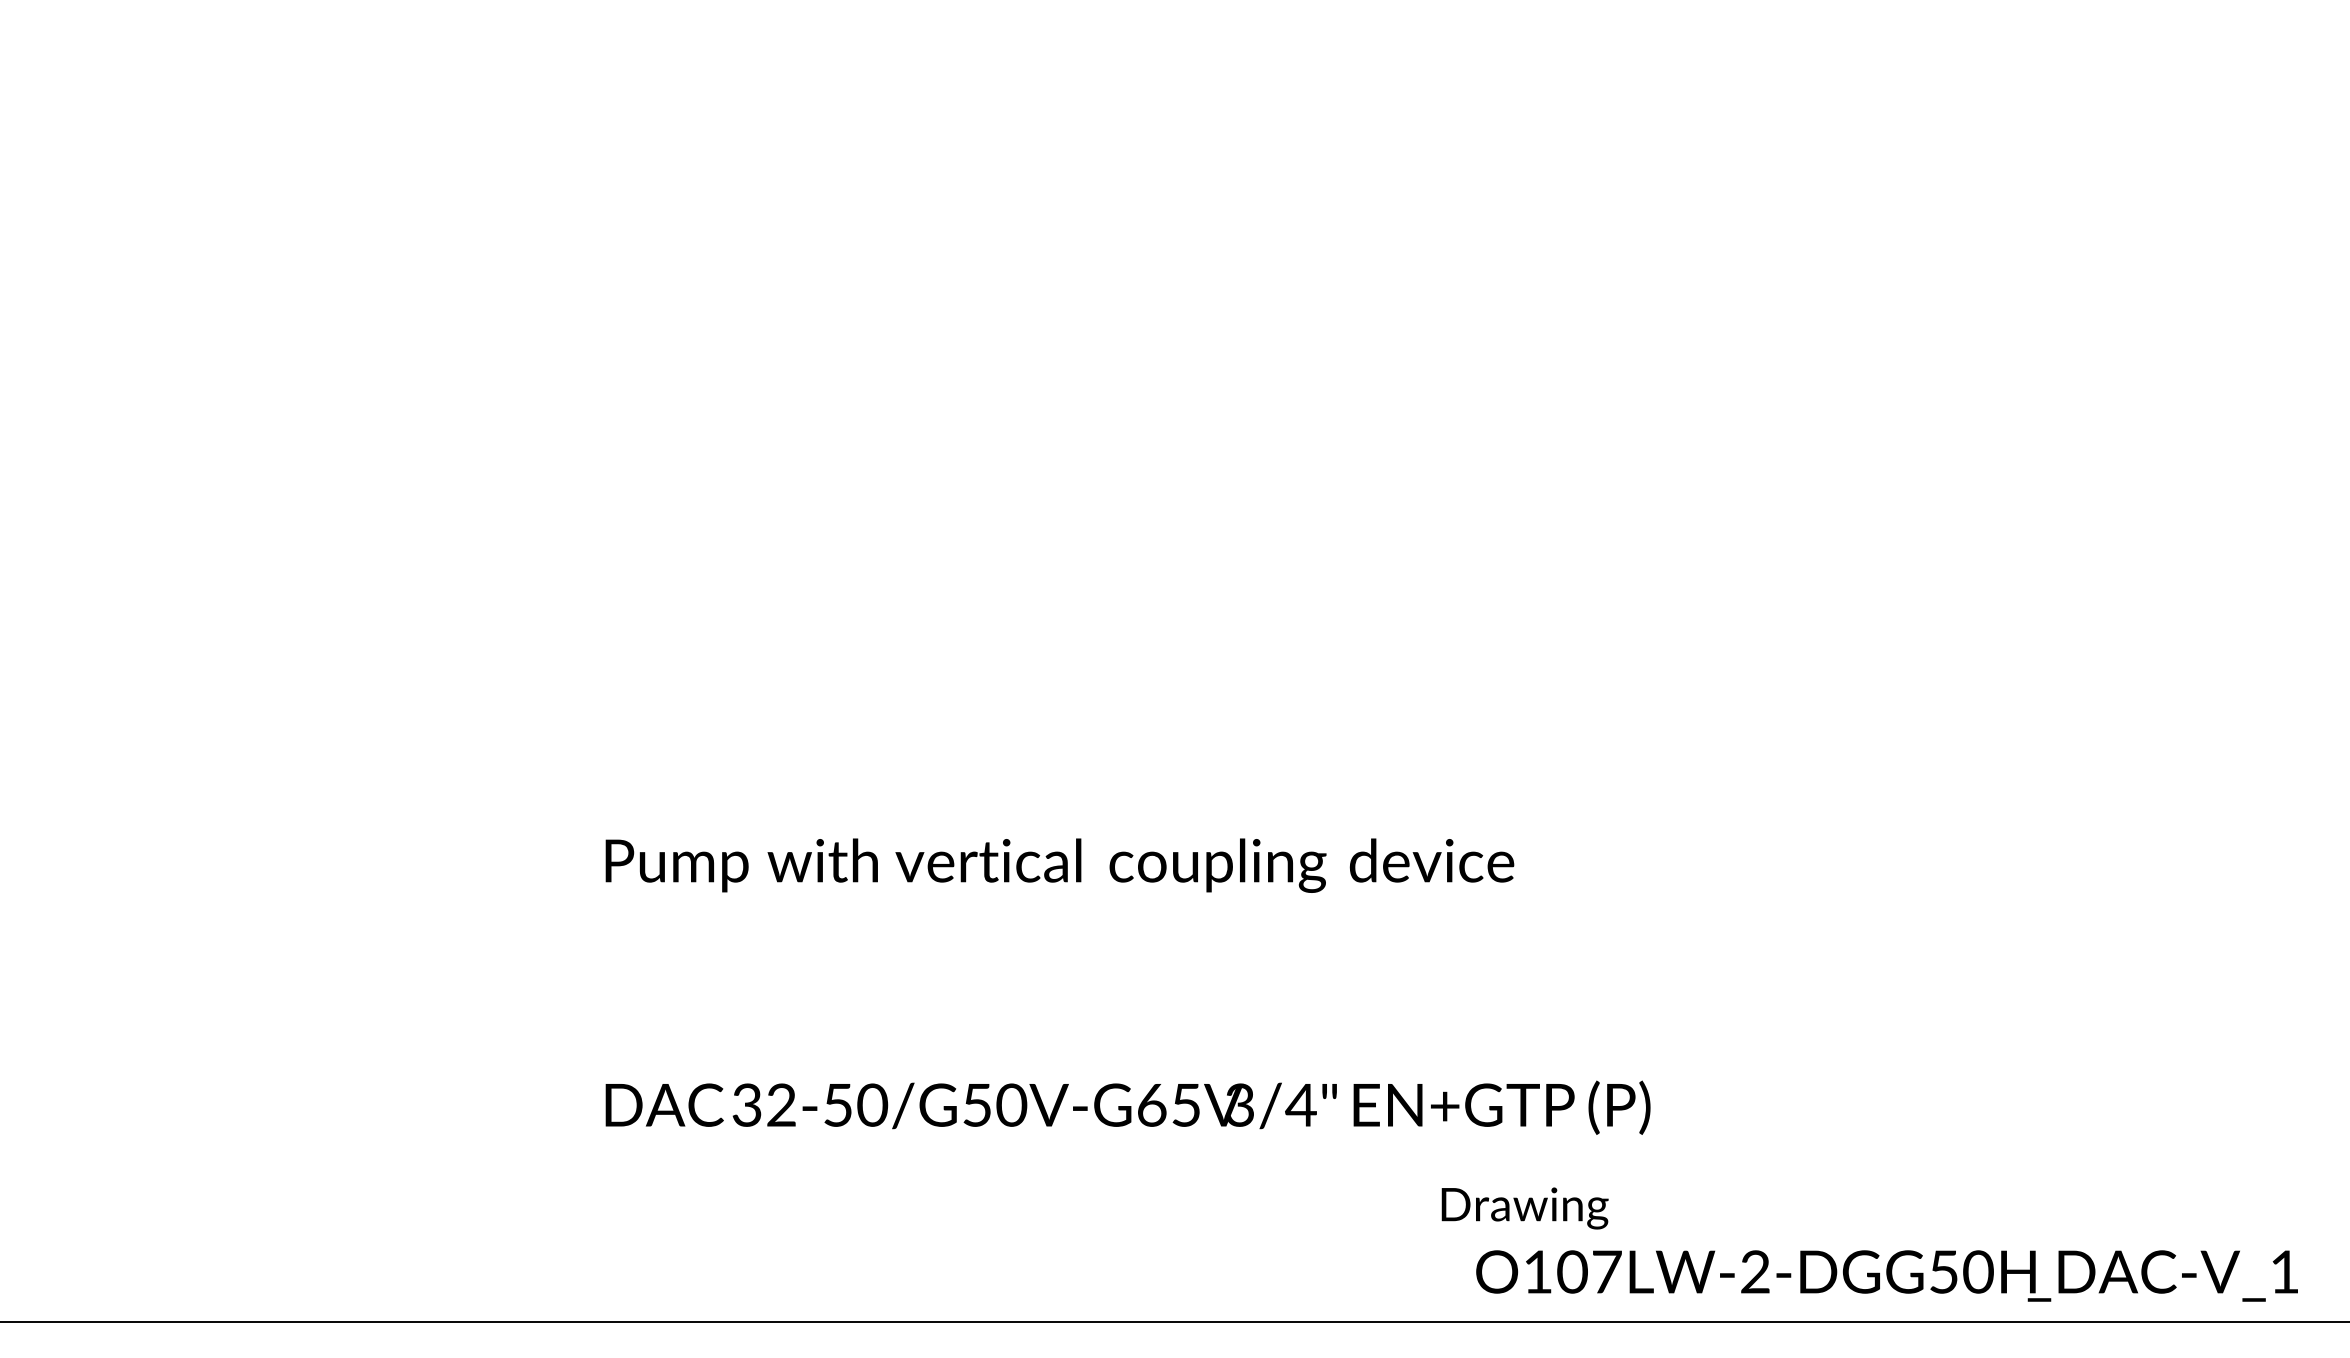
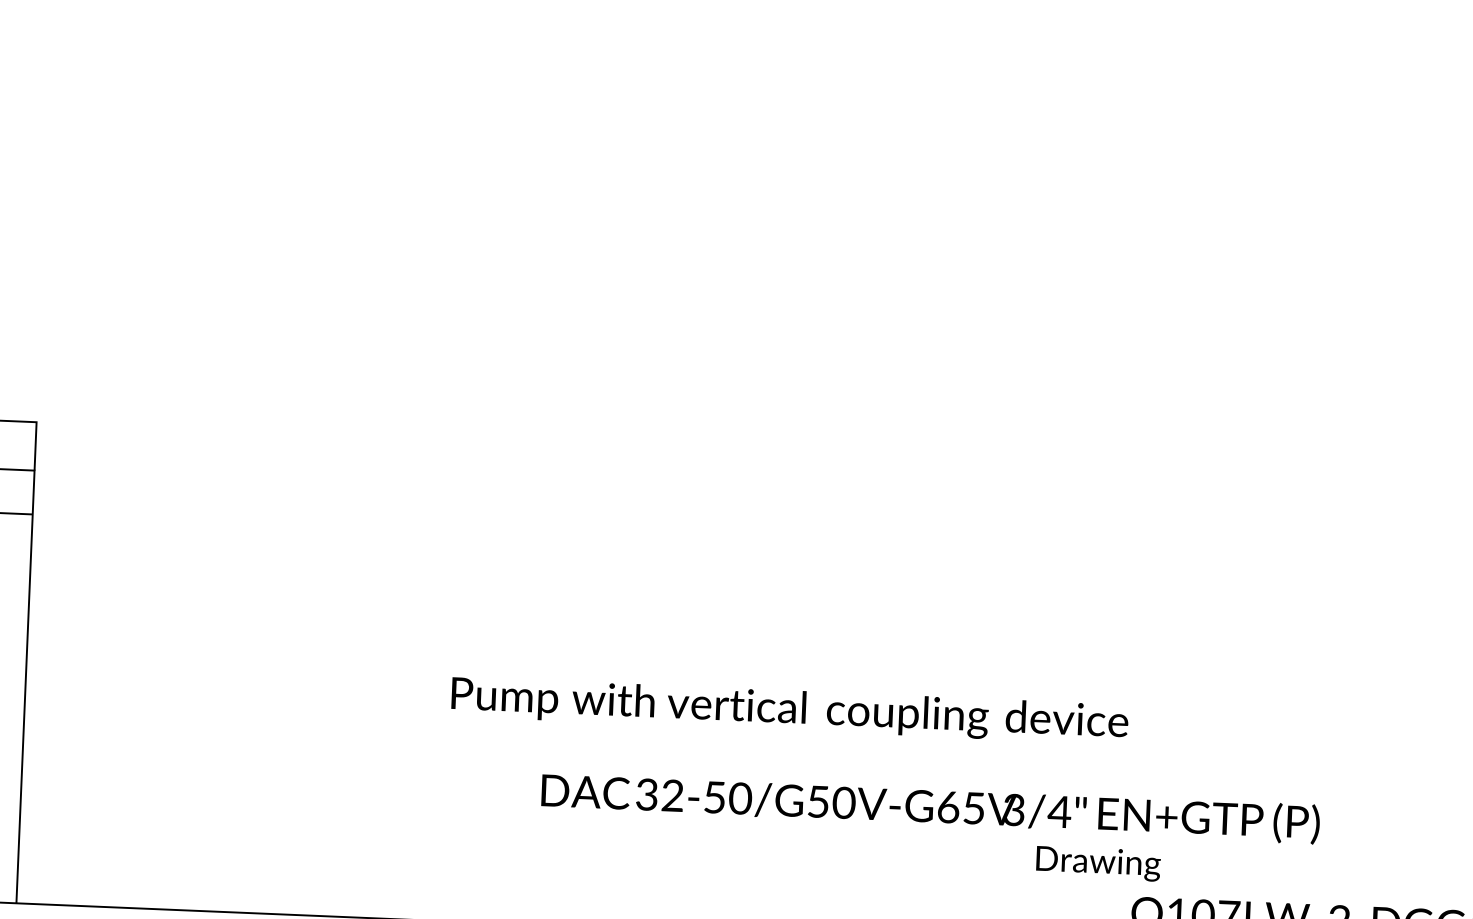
text: (1059, 865) -> (789, 710), moved
text: (1127, 1107) -> (930, 808), moved
text: (1524, 1208) -> (1098, 863), moved

